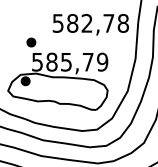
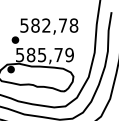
text: (90, 24) -> (49, 26), moved

